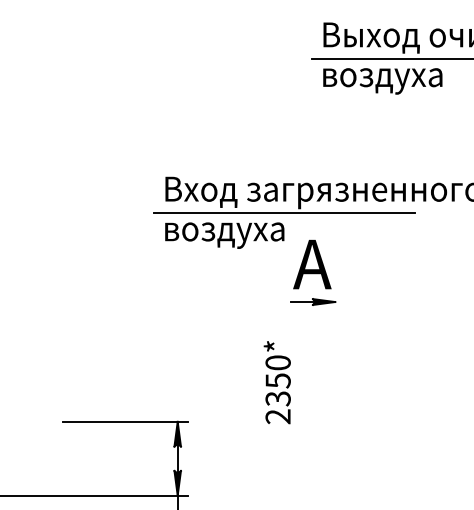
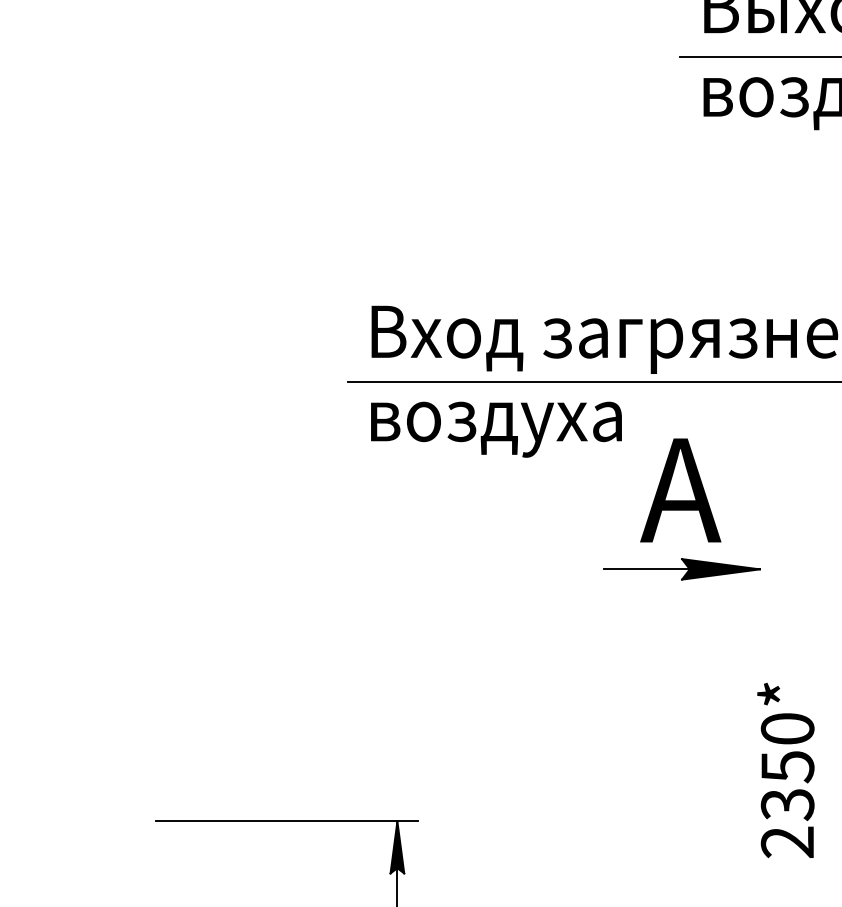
part: (312, 301) -> (681, 568), size x1.67
text: (276, 382) -> (784, 770), moved

